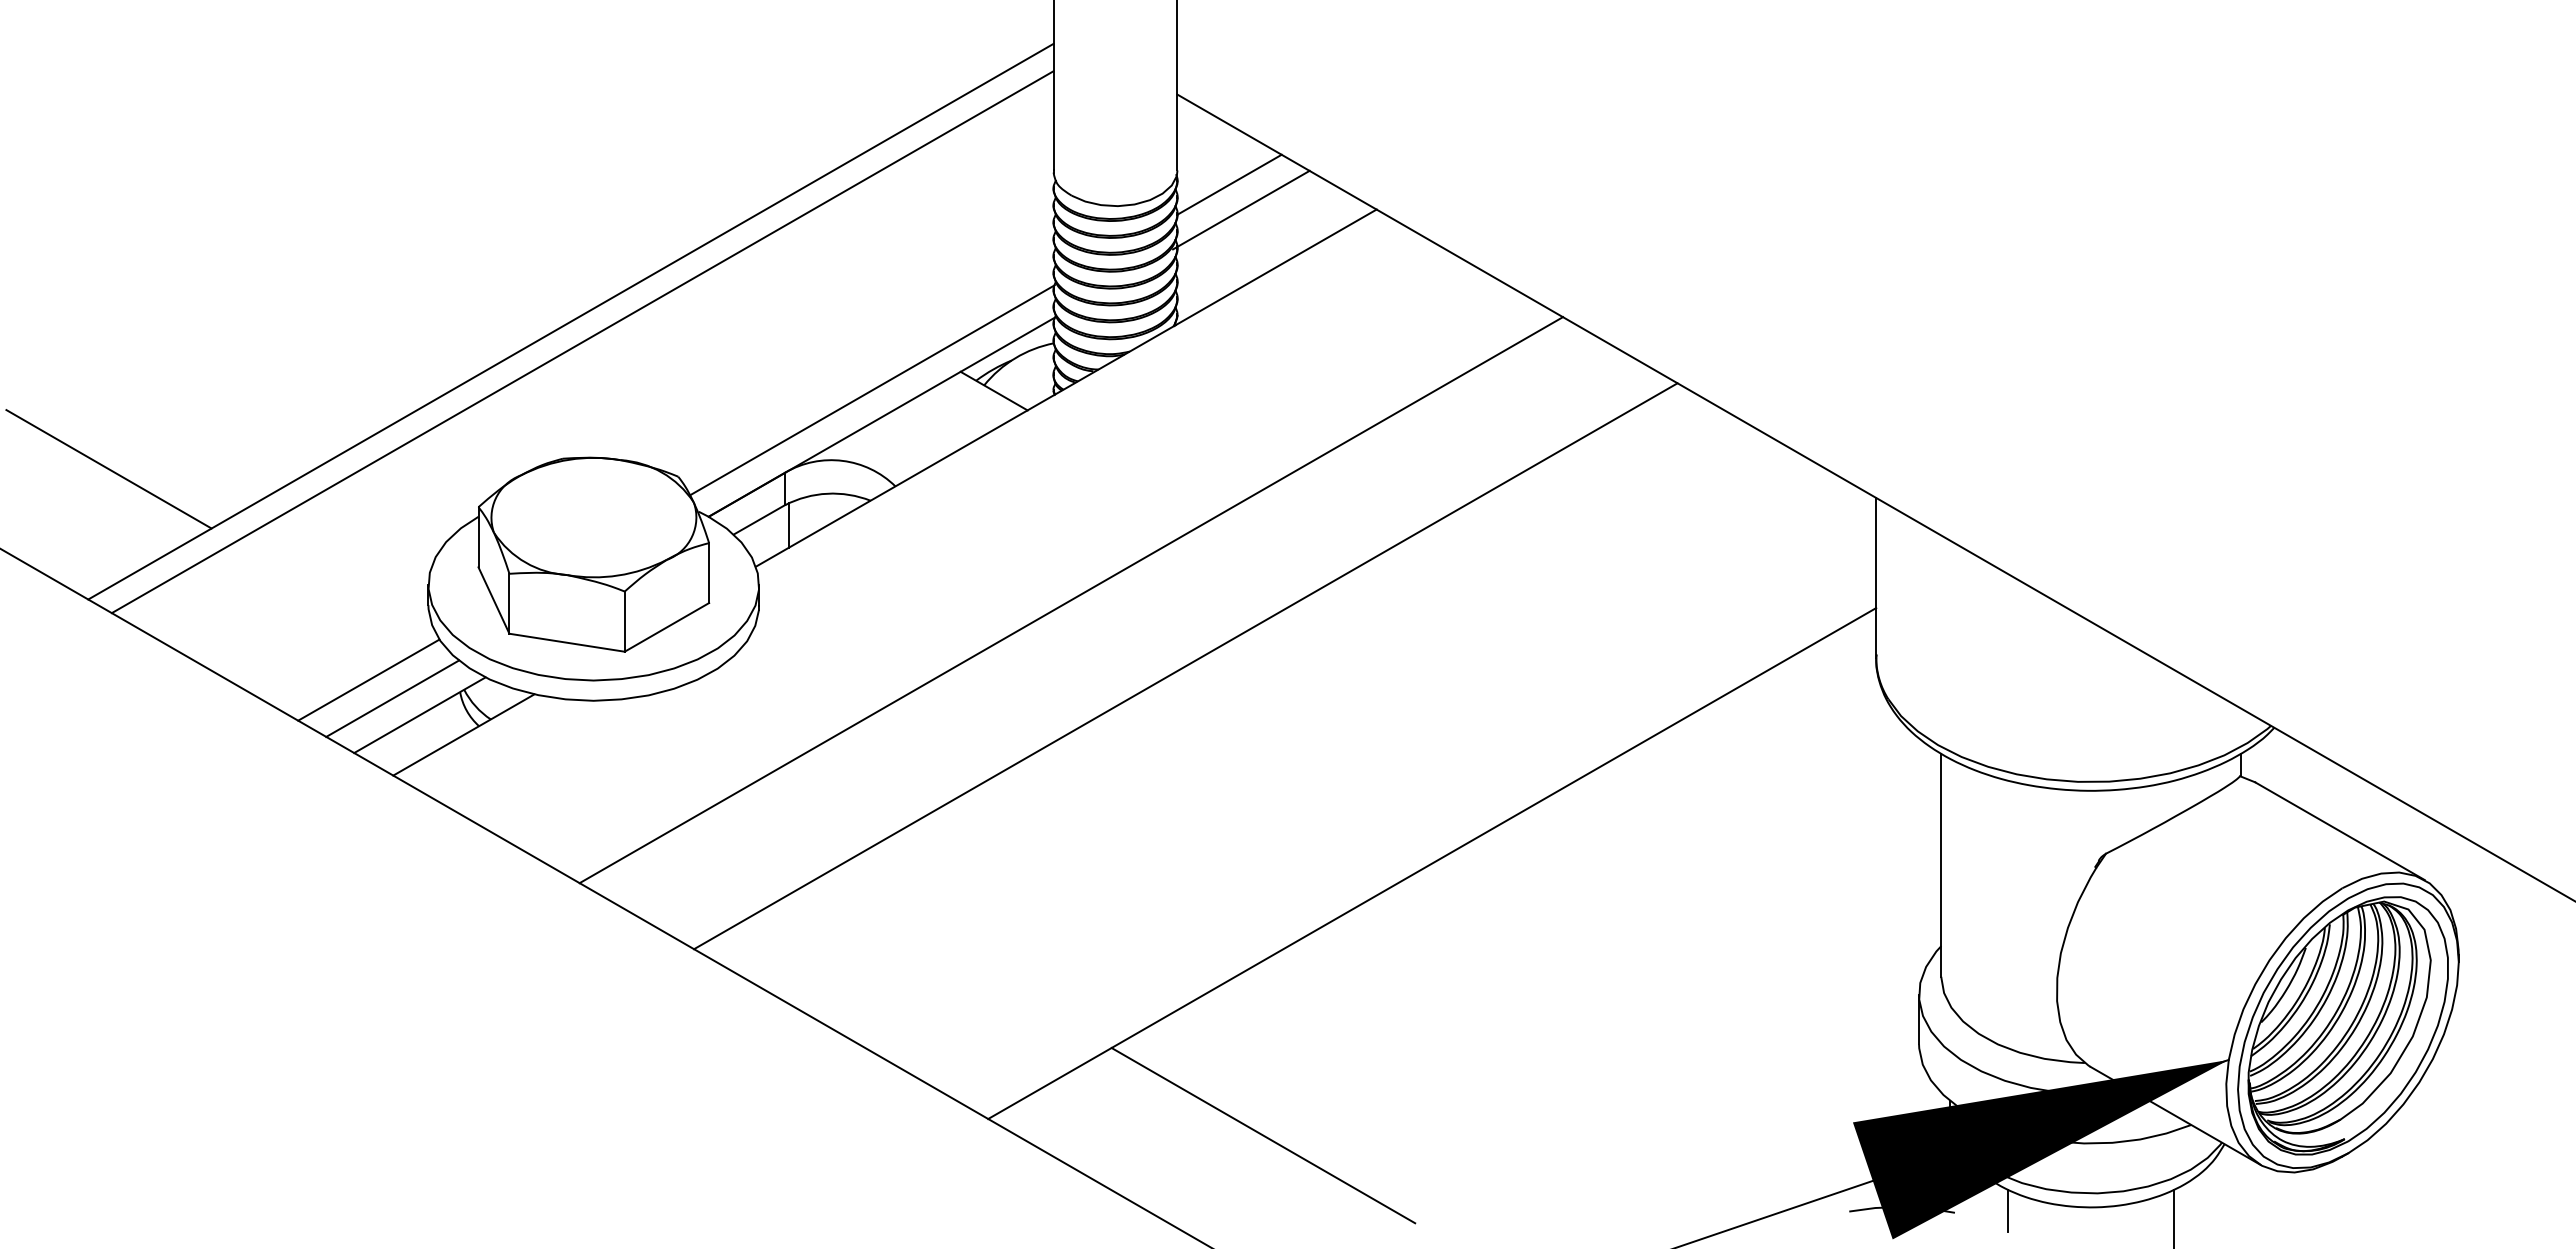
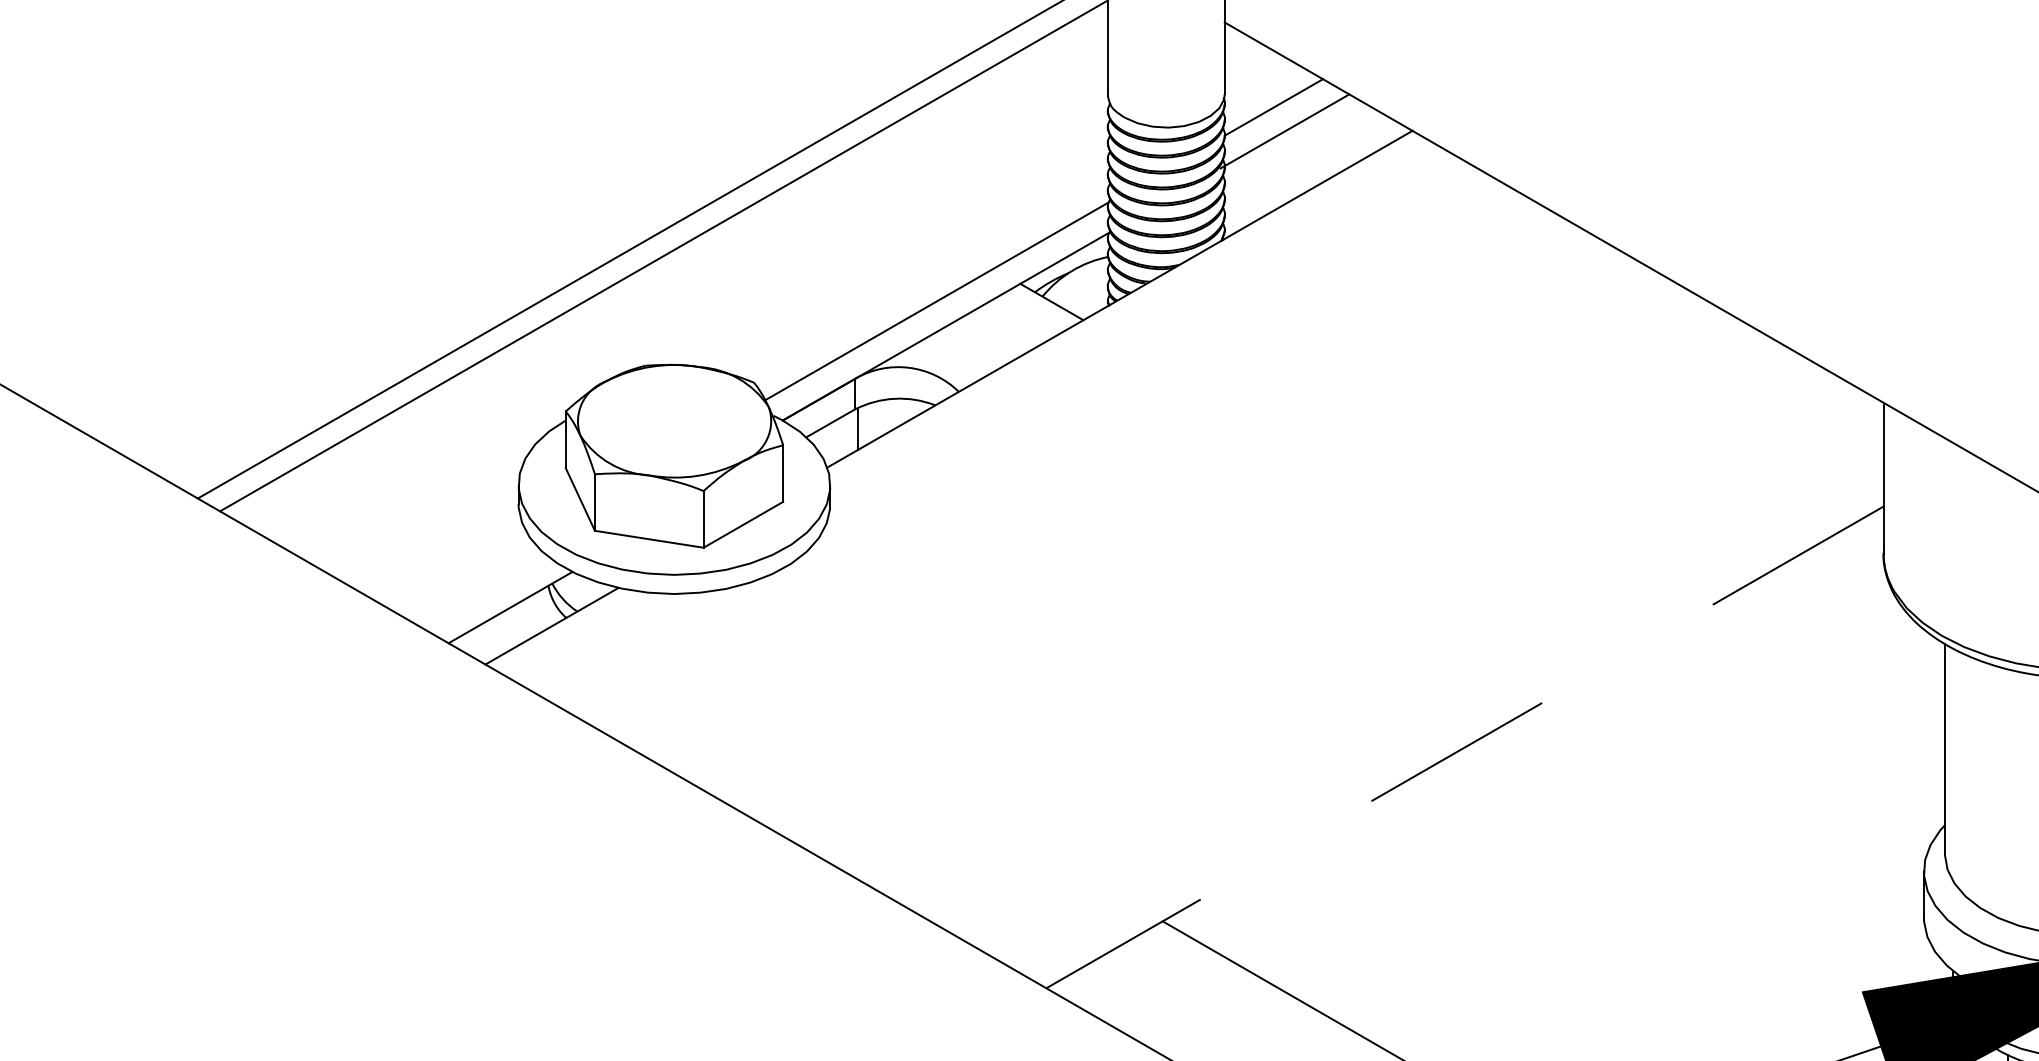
line: (108, 469) -> (216, 375), removed
line: (1071, 600) -> (1124, 499), removed
line: (1185, 666) -> (1232, 561), removed
line: (368, 679) -> (462, 573), removed
line: (392, 698) -> (484, 591), removed
line: (1431, 863) -> (1464, 747), solid -> dashed

